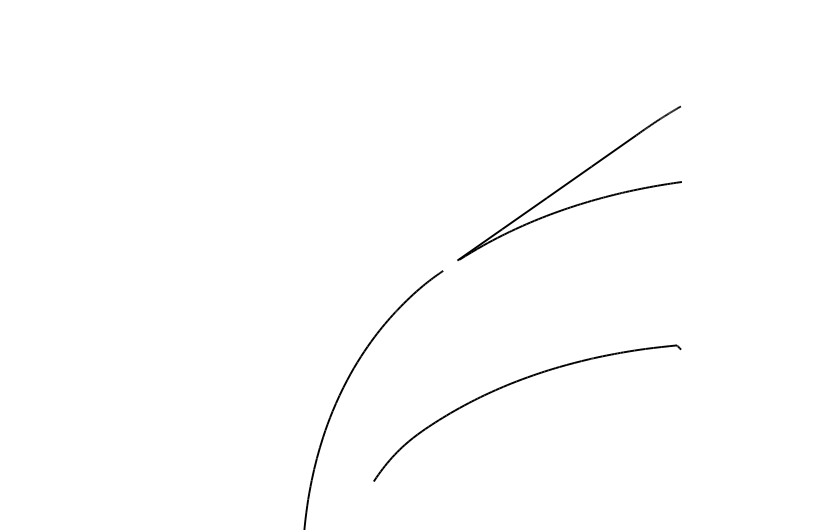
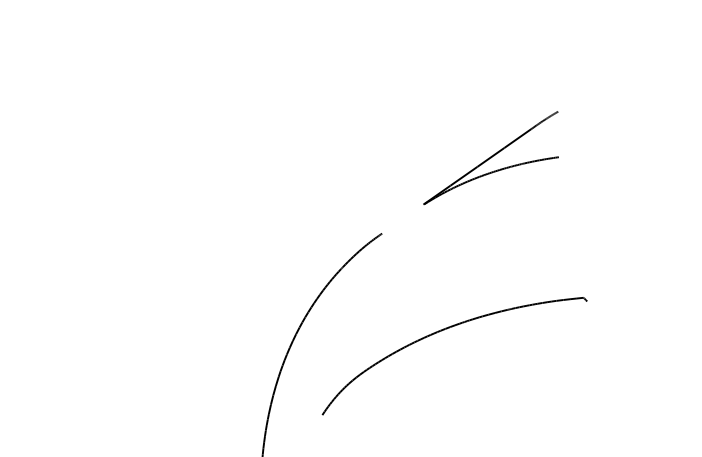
part: (569, 182) -> (491, 157), size x0.7

